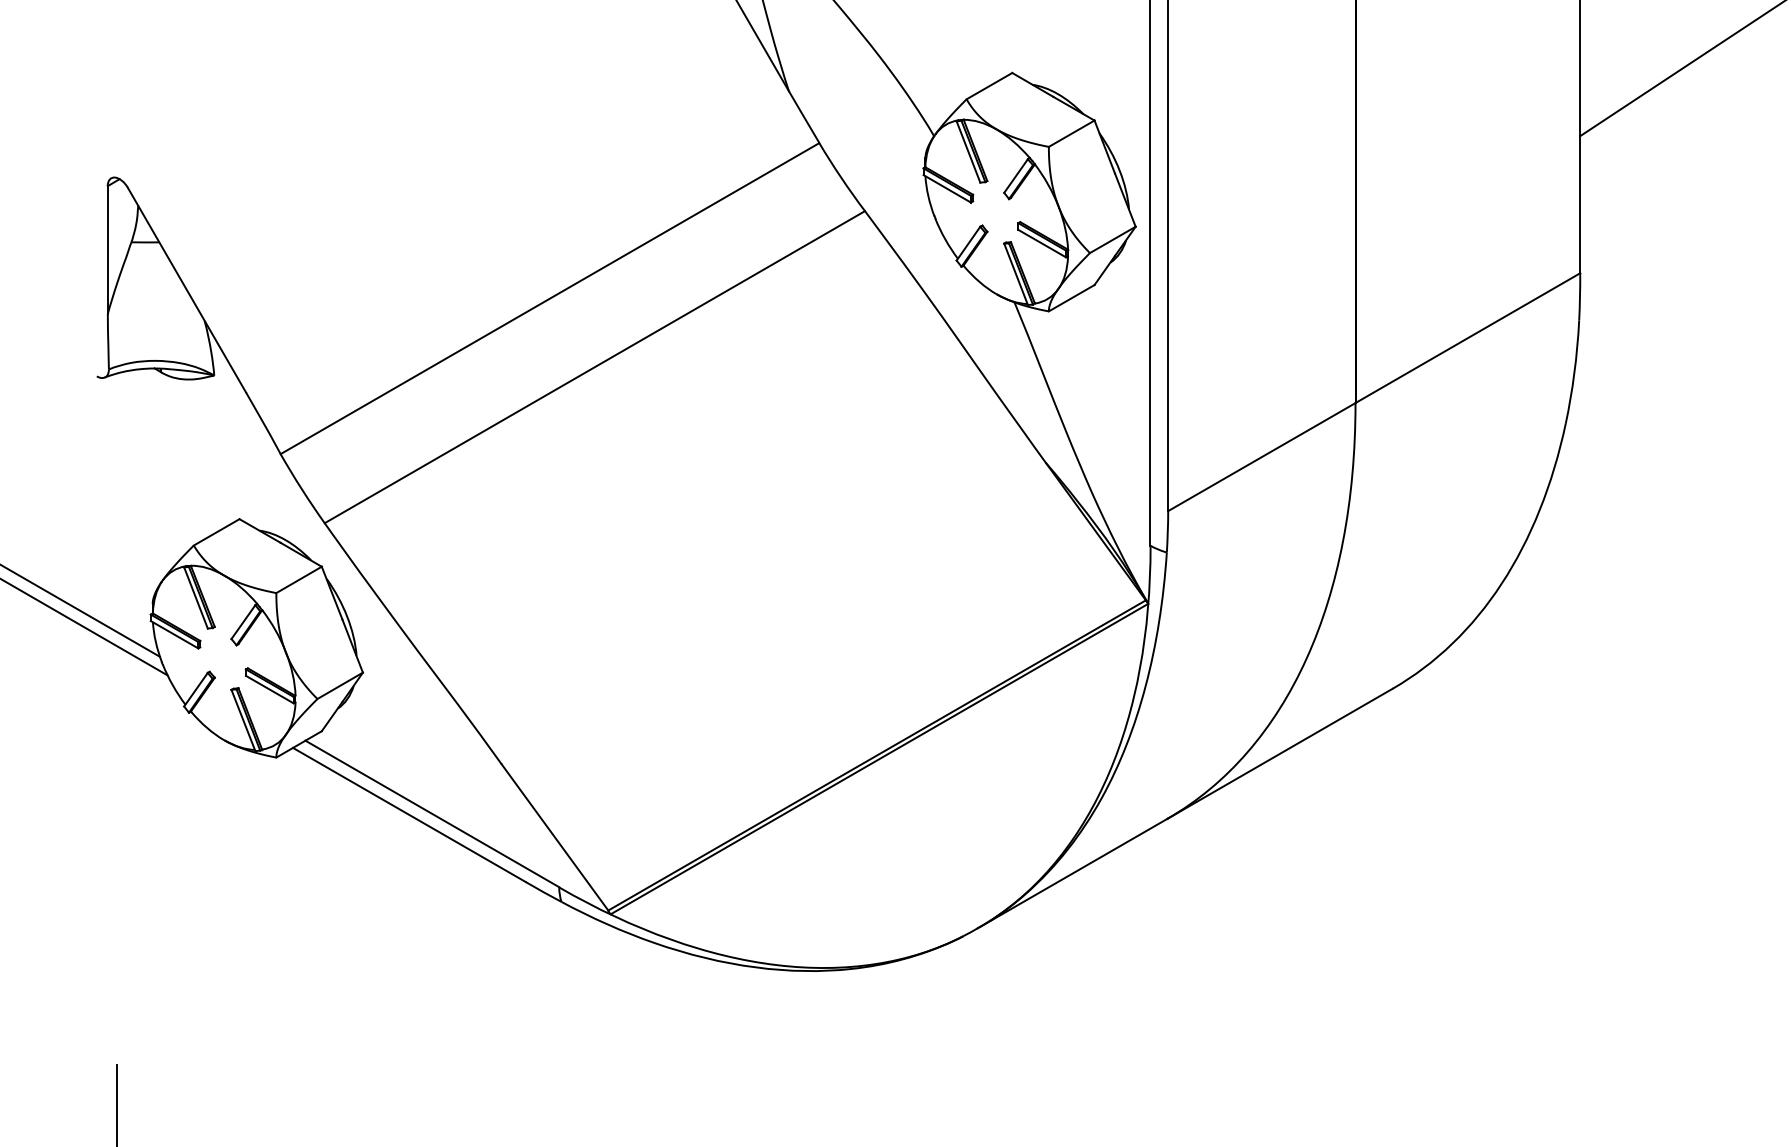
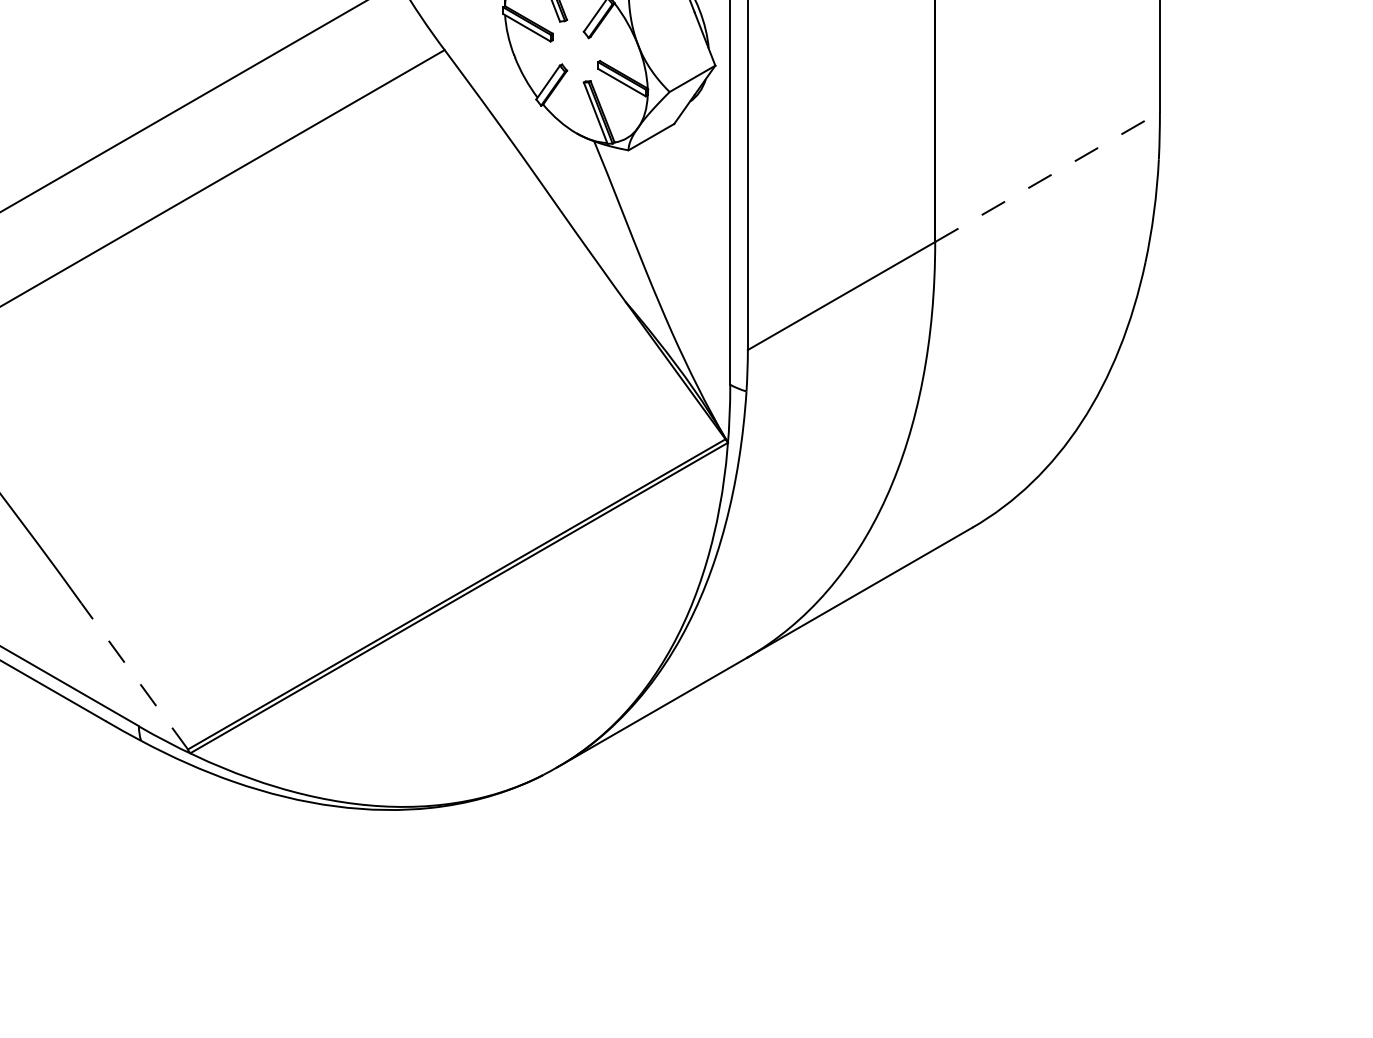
line: (1467, 338) -> (1047, 177), solid -> dashed
line: (554, 837) -> (134, 676), solid -> dashed

